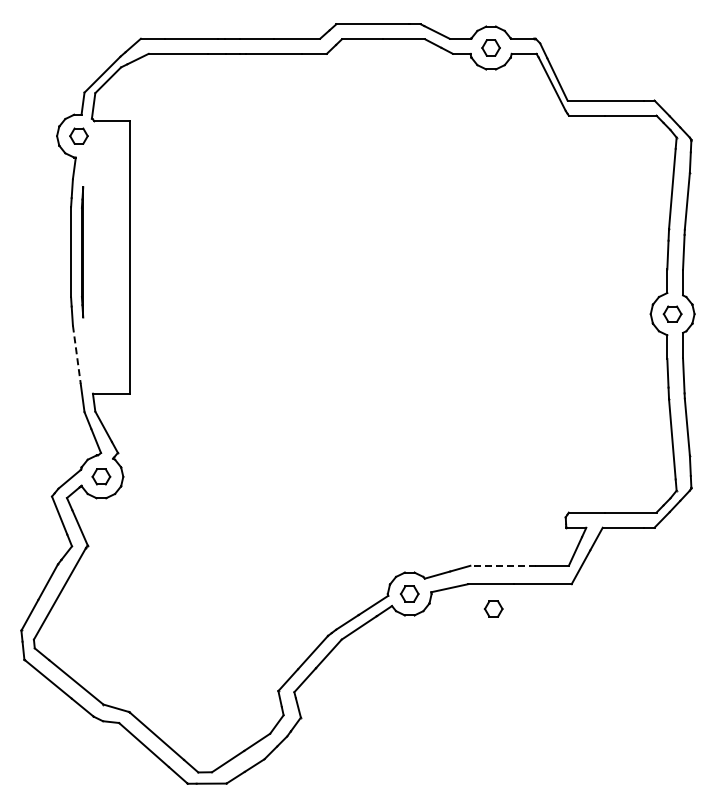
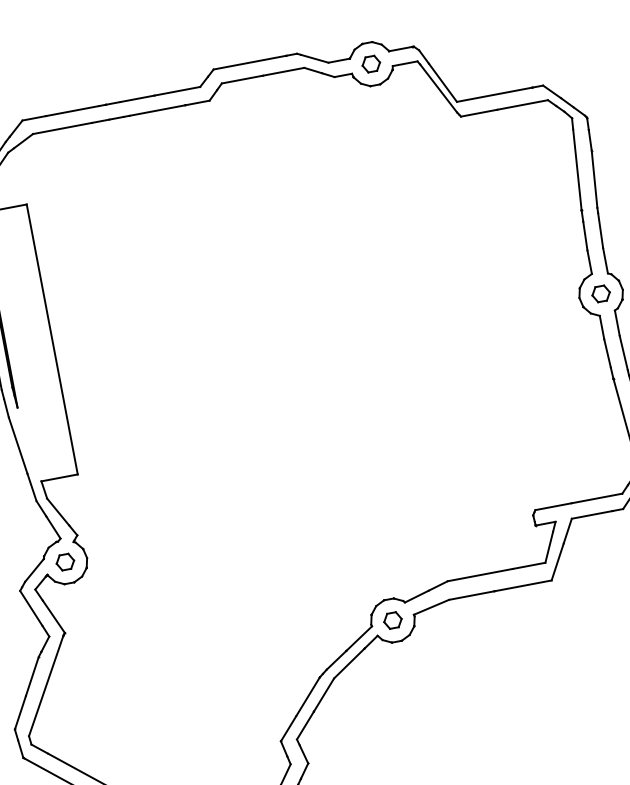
line: (76, 355) -> (17, 446), dashed -> solid
line: (503, 565) -> (480, 574), dashed -> solid
part: (493, 608) -> (478, 619), removed

